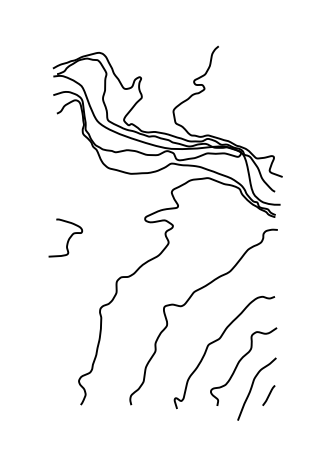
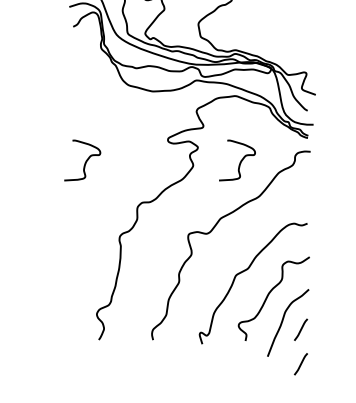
curve: (212, 238) -> (240, 160), added
line: (268, 427) -> (300, 364), added

